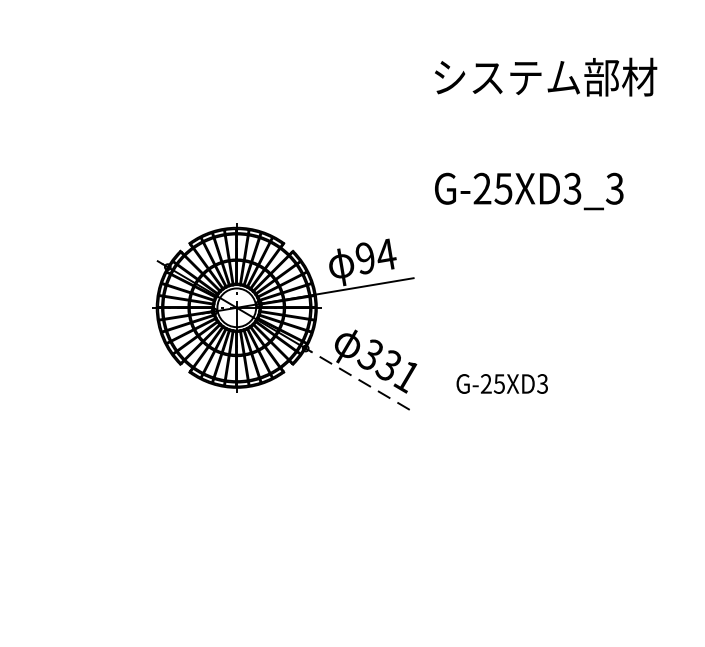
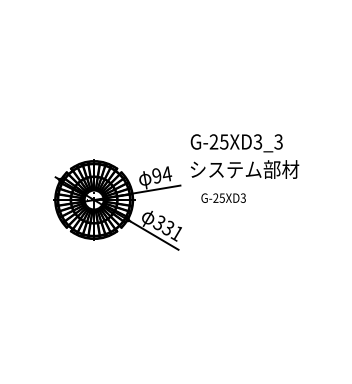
text: (547, 77) -> (245, 169), moved
line: (358, 380) -> (153, 235), dashed -> solid
text: (501, 382) -> (223, 197), moved

